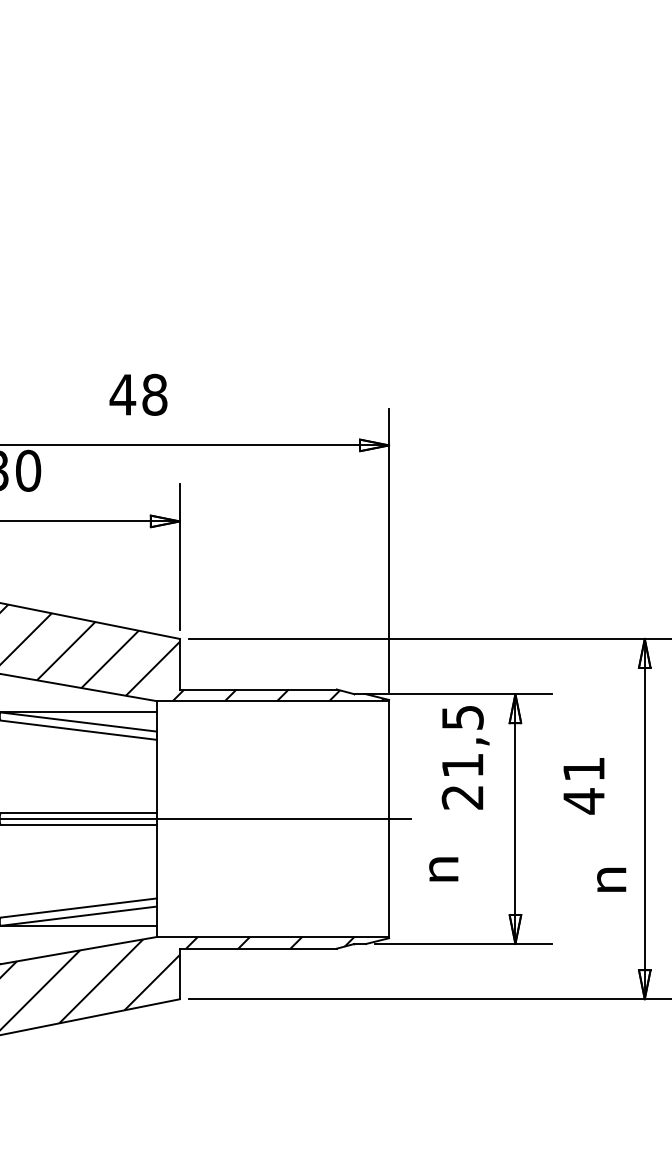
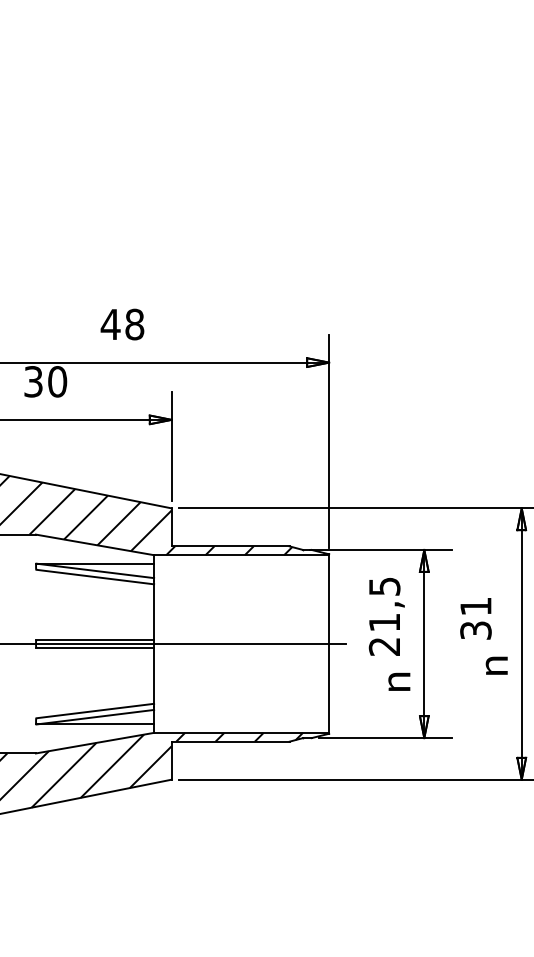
text: (138, 394) -> (122, 324), moved
text: (465, 757) -> (386, 616), moved
text: (583, 801) -> (475, 630), 41 -> 31
text: (443, 868) -> (399, 681), moved
text: (611, 879) -> (496, 665), moved

